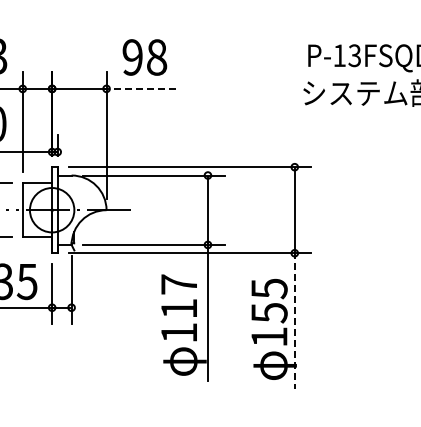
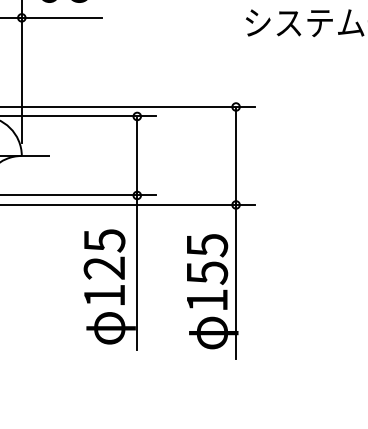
line: (139, 88) -> (59, 17), dashed -> solid
text: (178, 296) -> (103, 254), 117 -> 125
line: (294, 321) -> (235, 282), dashed -> solid

